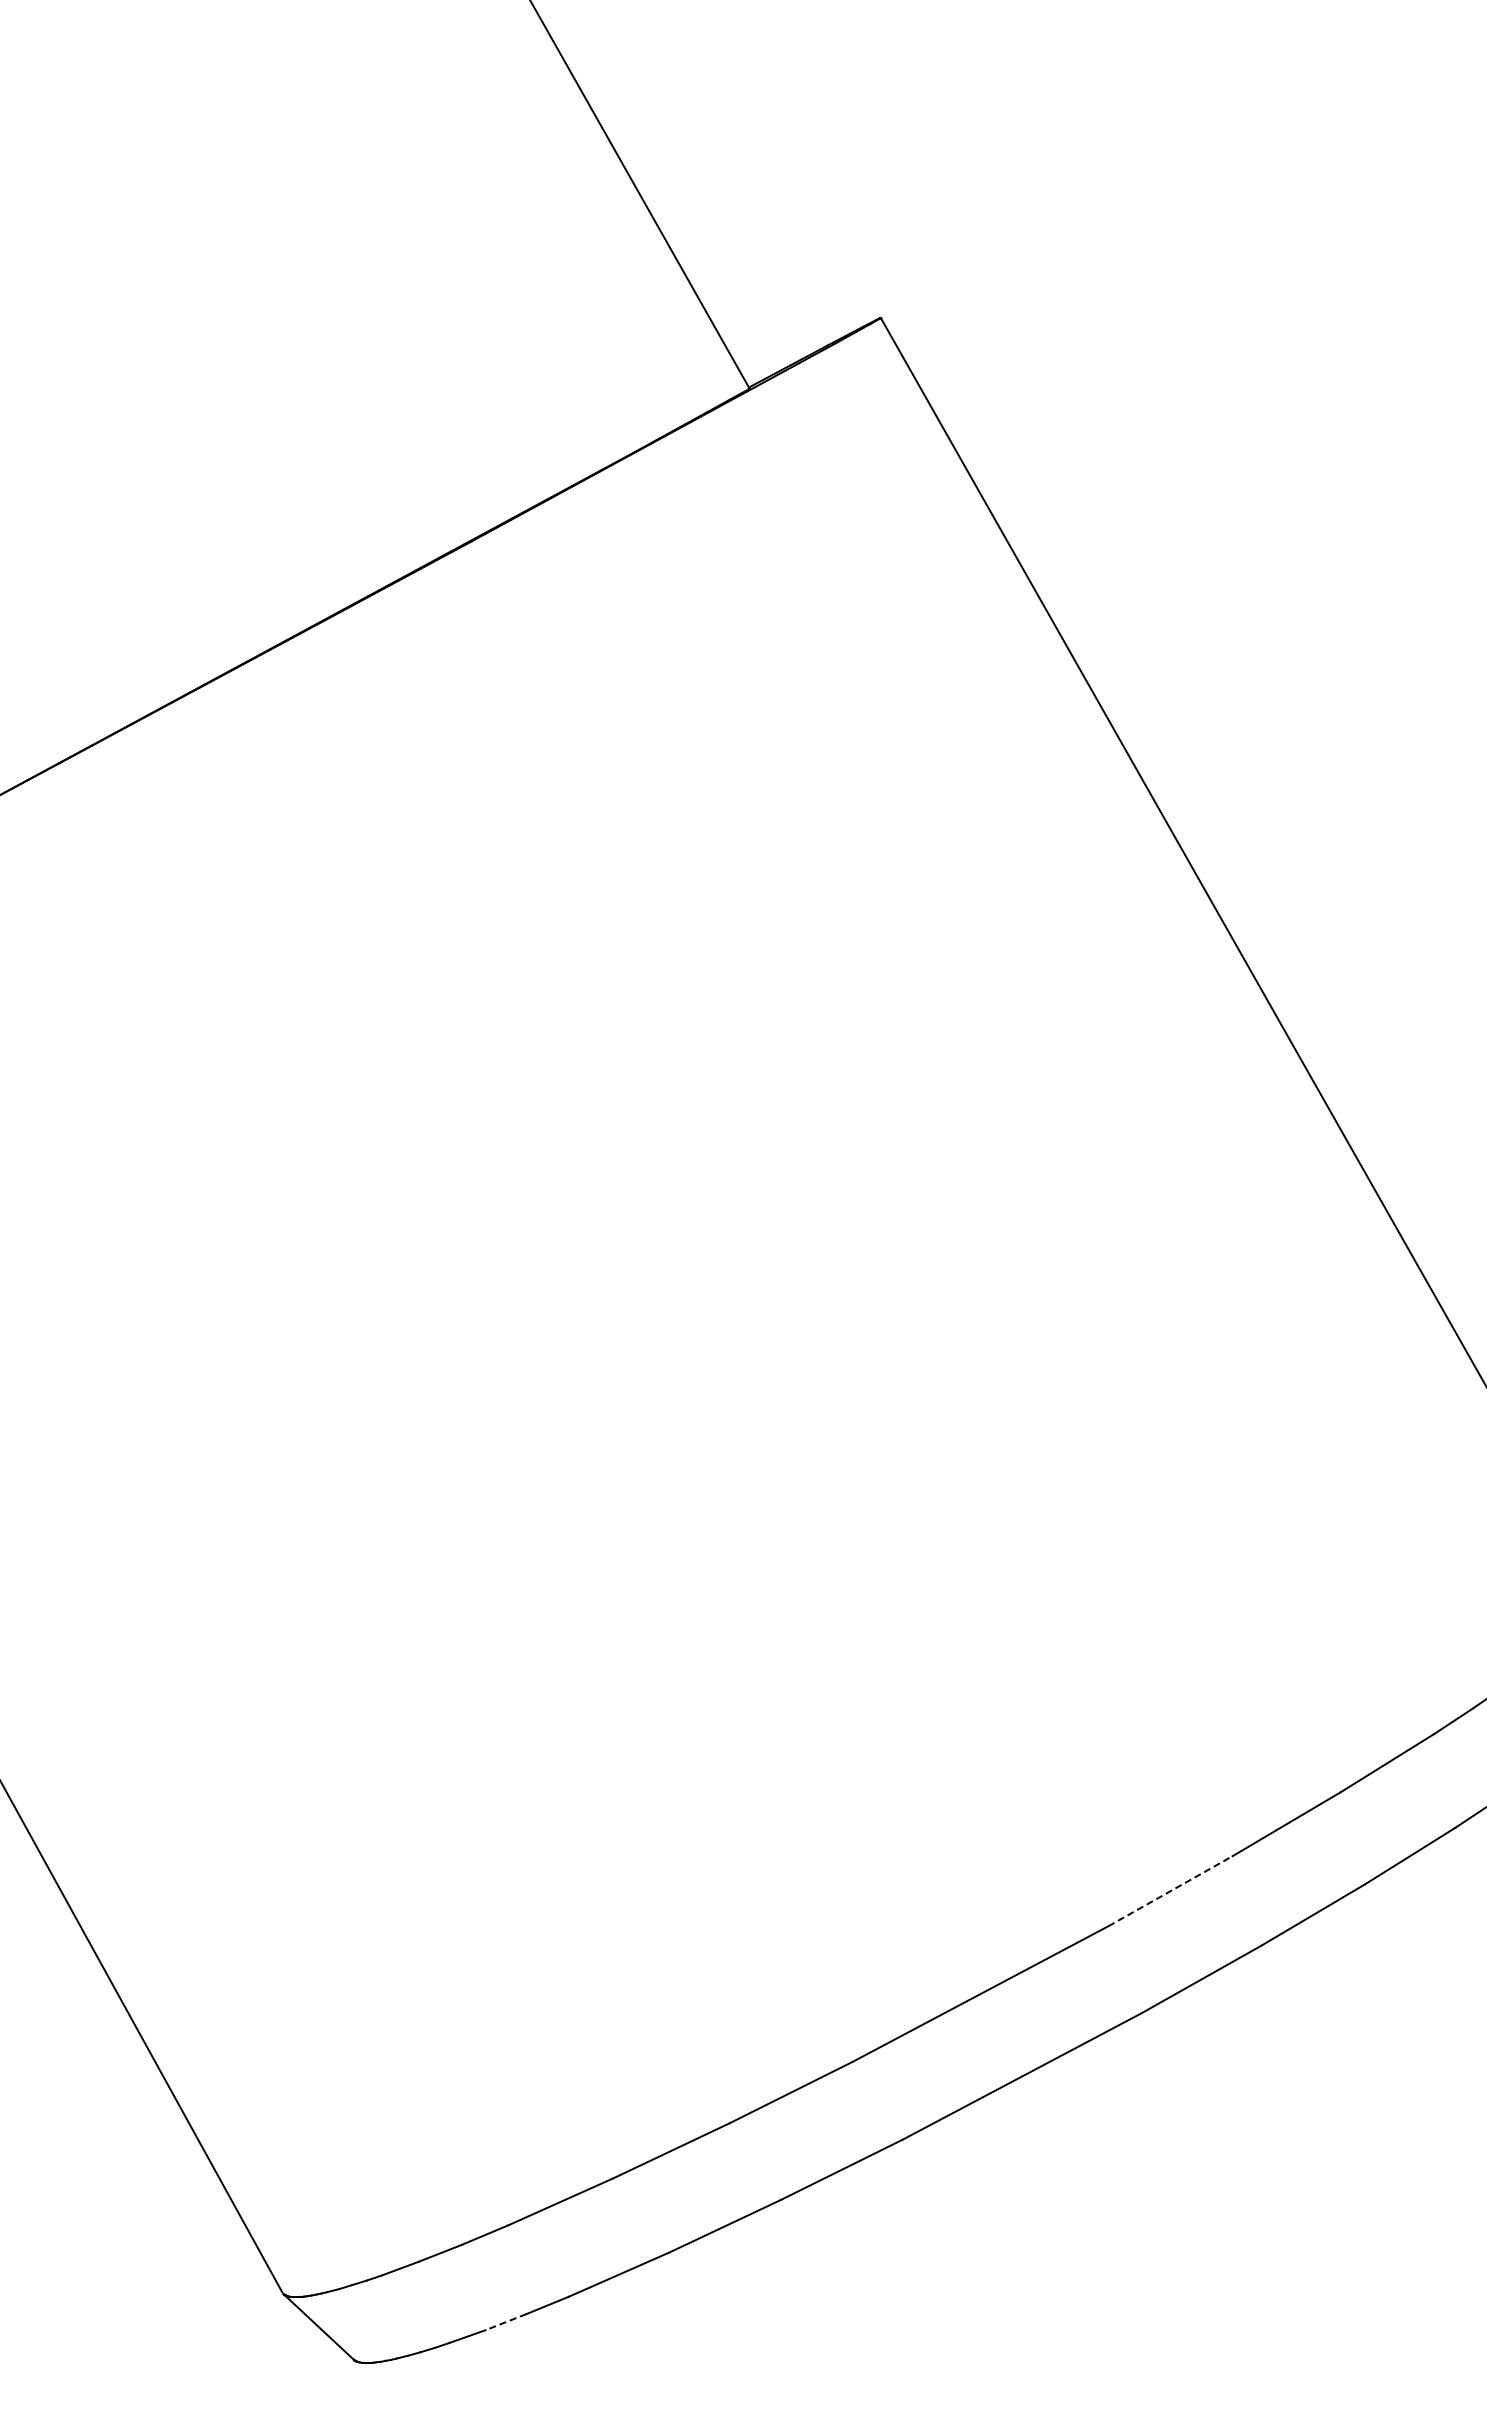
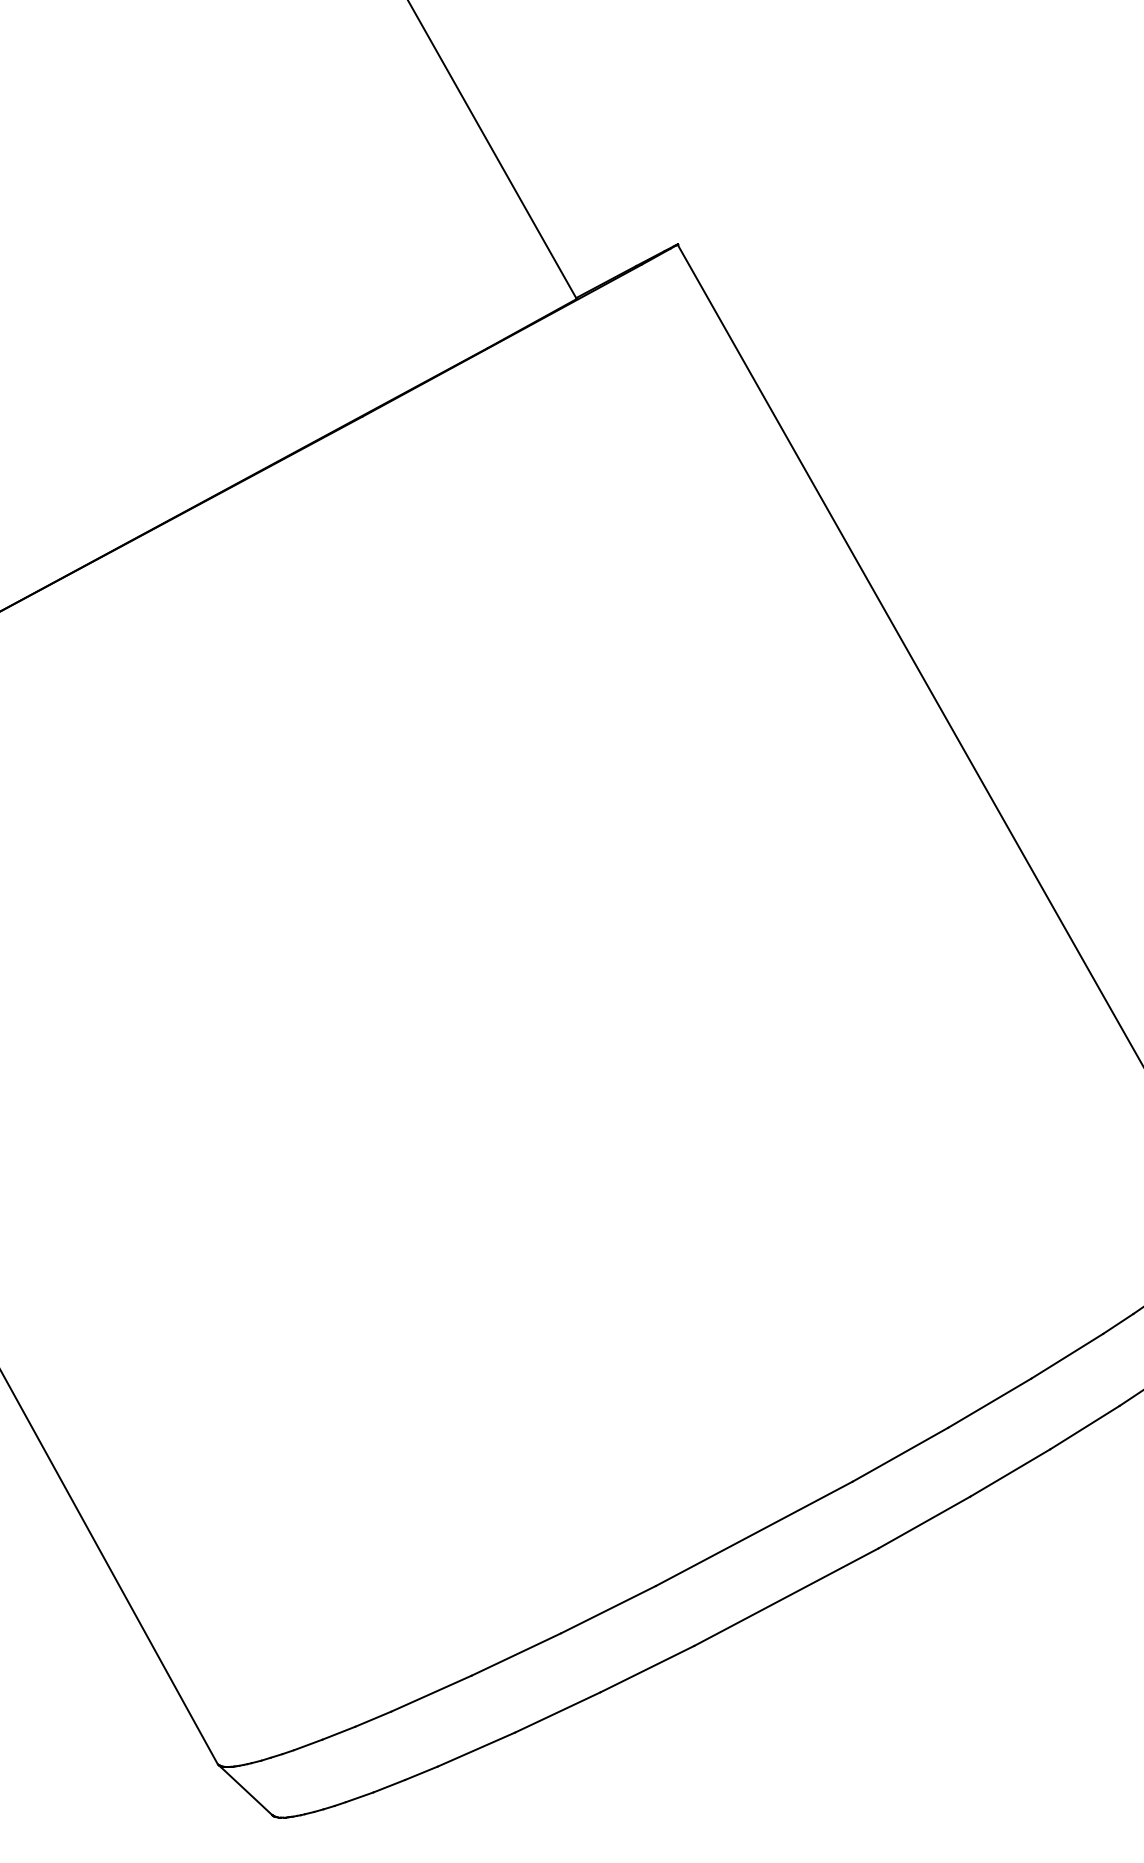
line: (1170, 1890) -> (900, 1454), dashed -> solid
line: (505, 2322) -> (388, 1786), dashed -> solid

